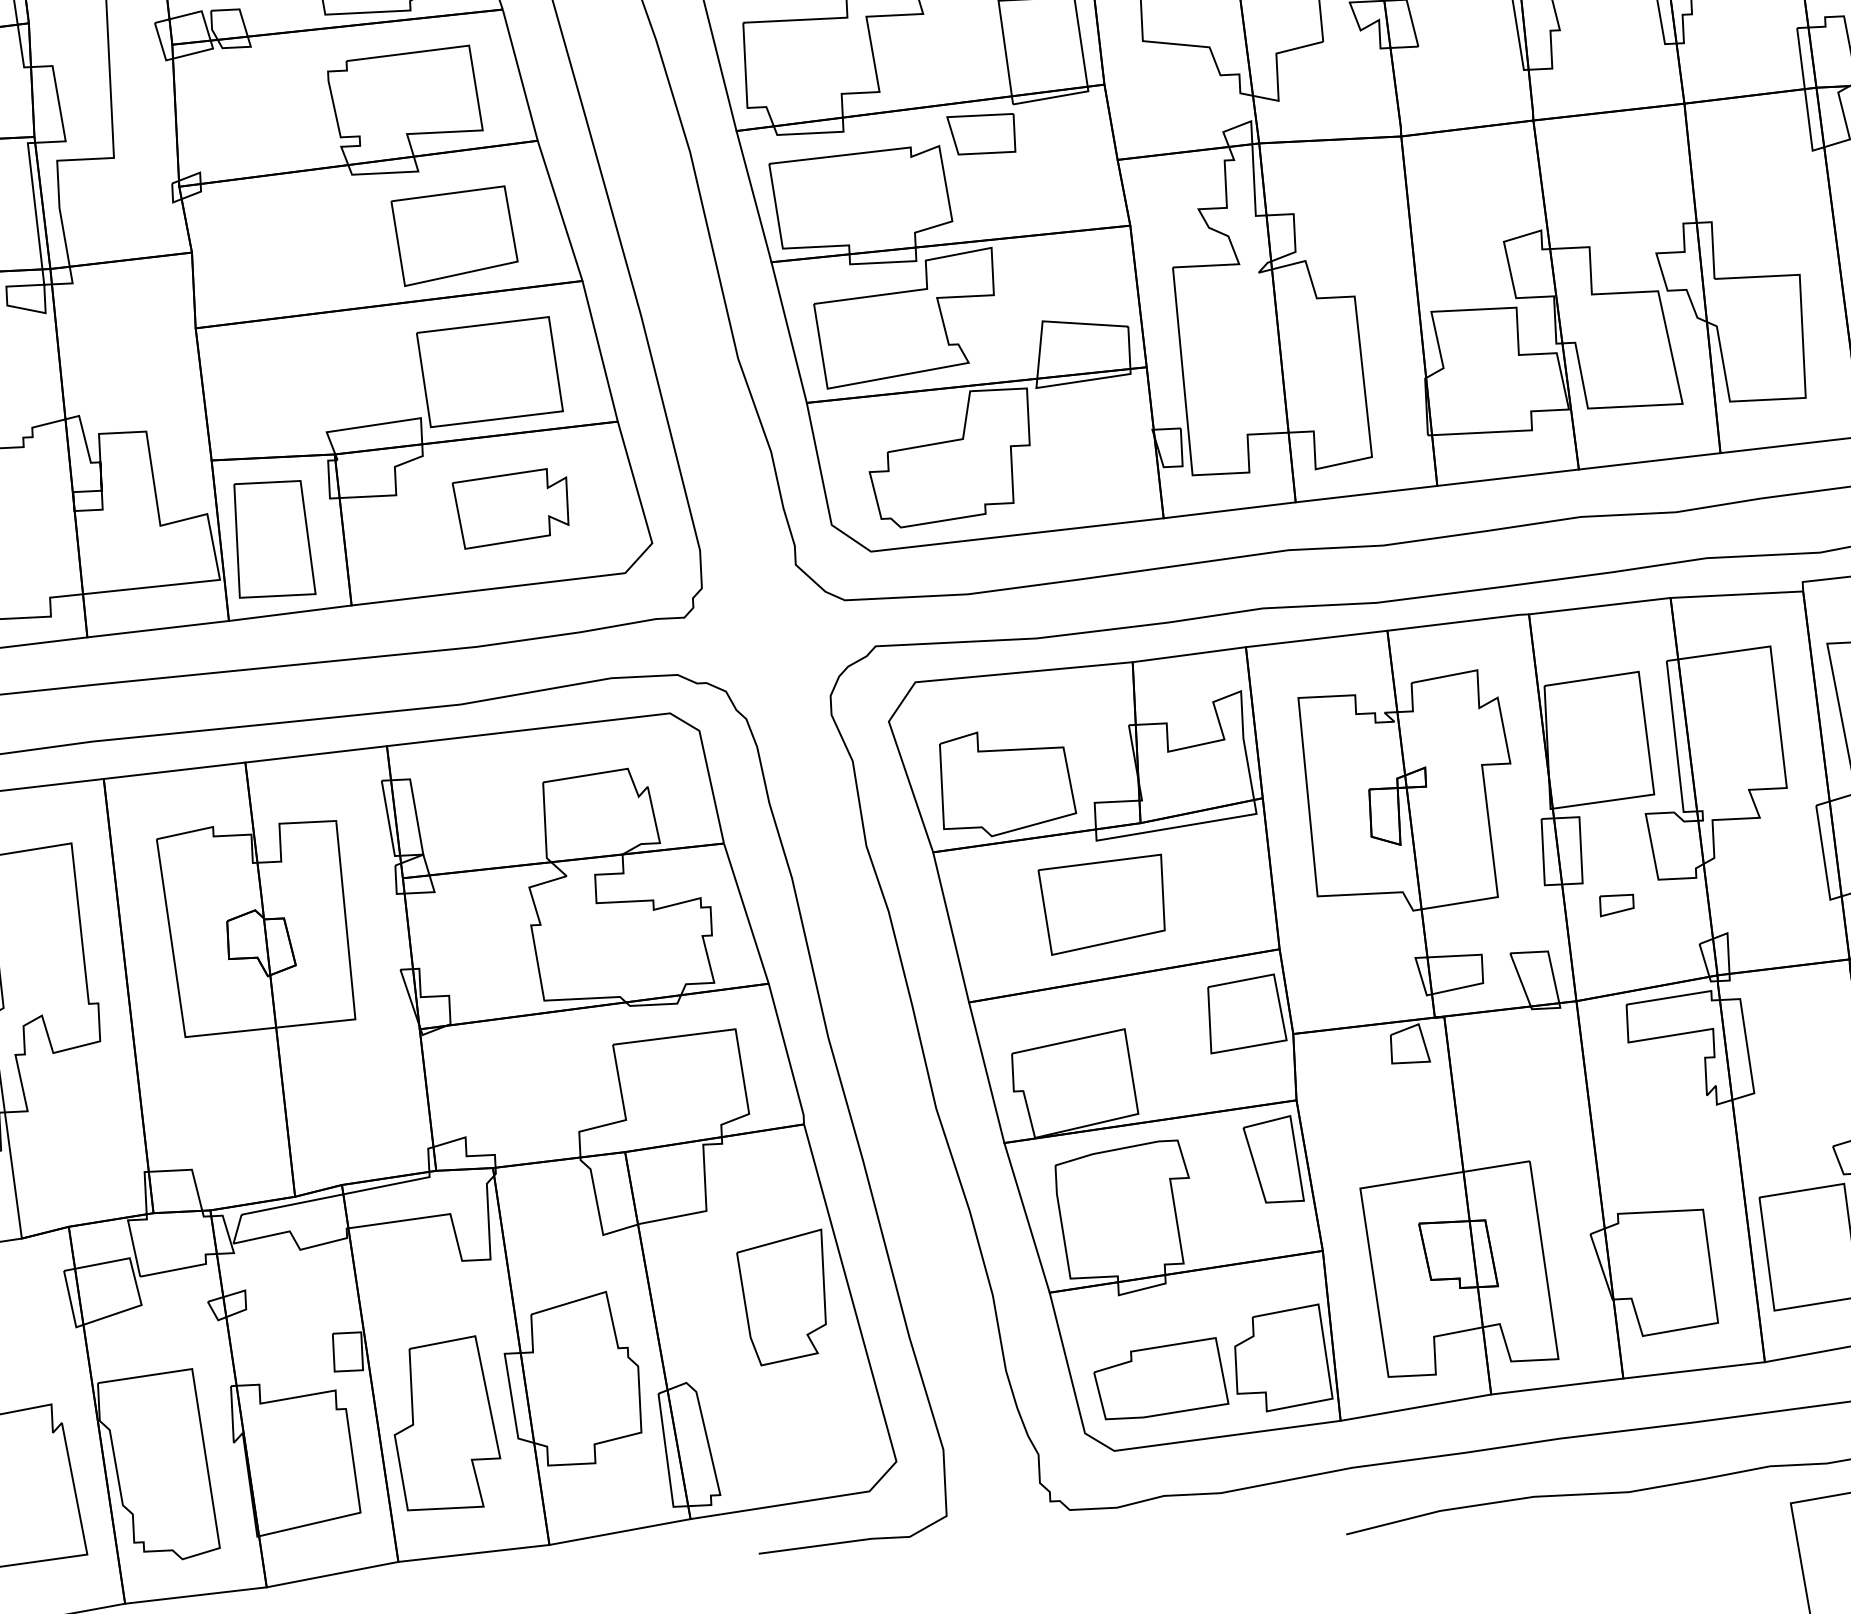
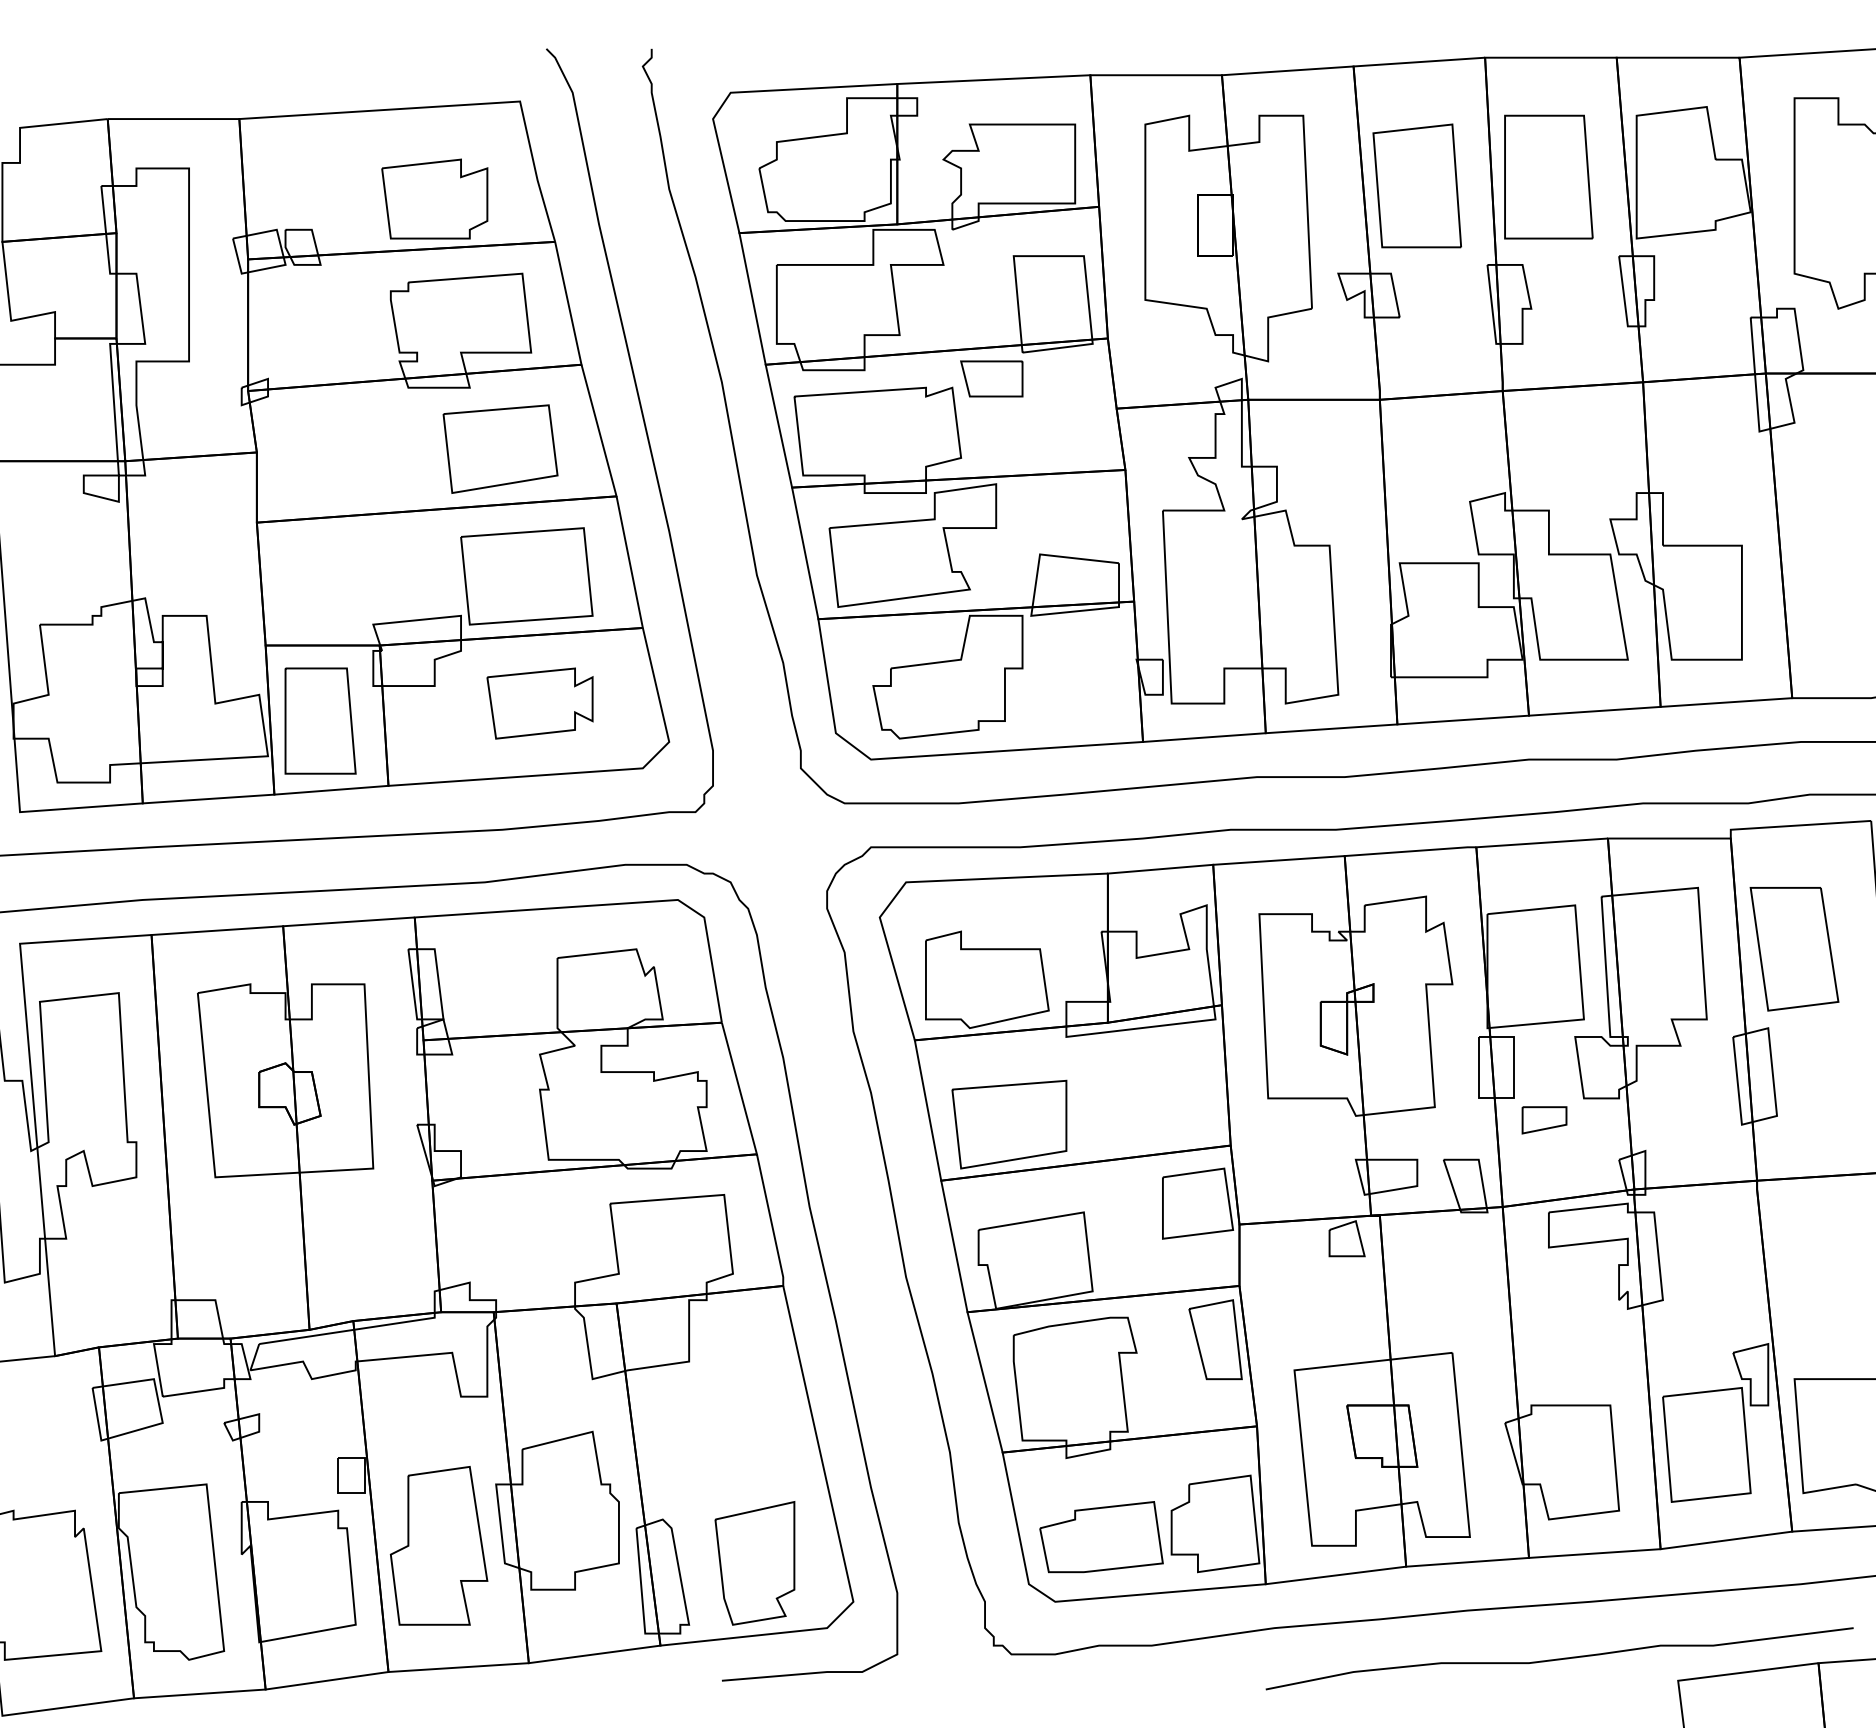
part: (1101, 904) -> (1009, 1124), moved
part: (1616, 905) -> (1544, 1120), size x1.43
part: (781, 1298) -> (754, 1563), moved

